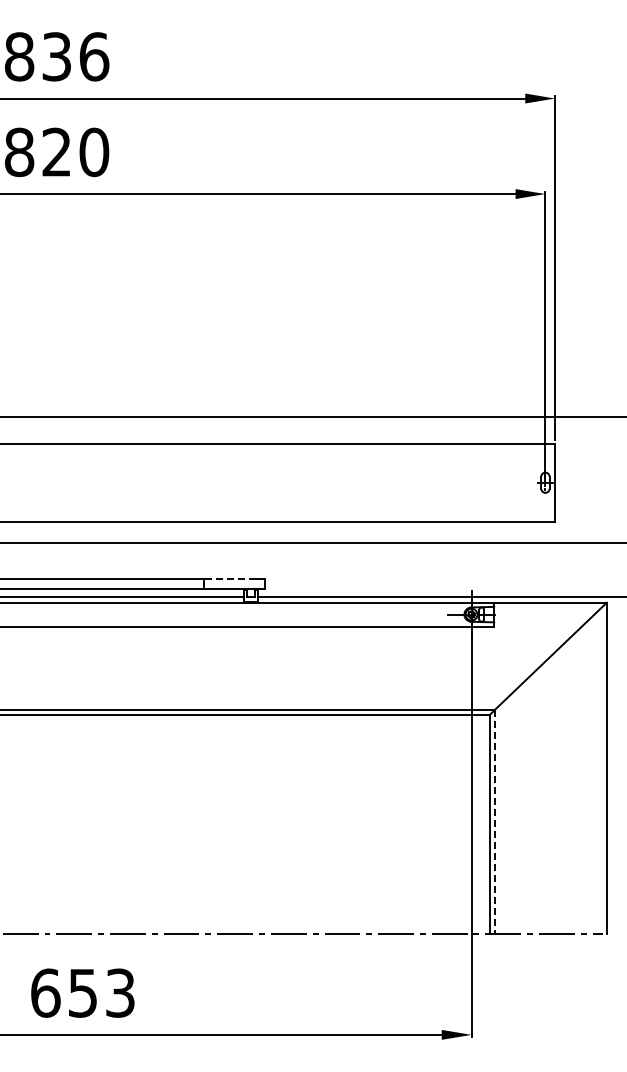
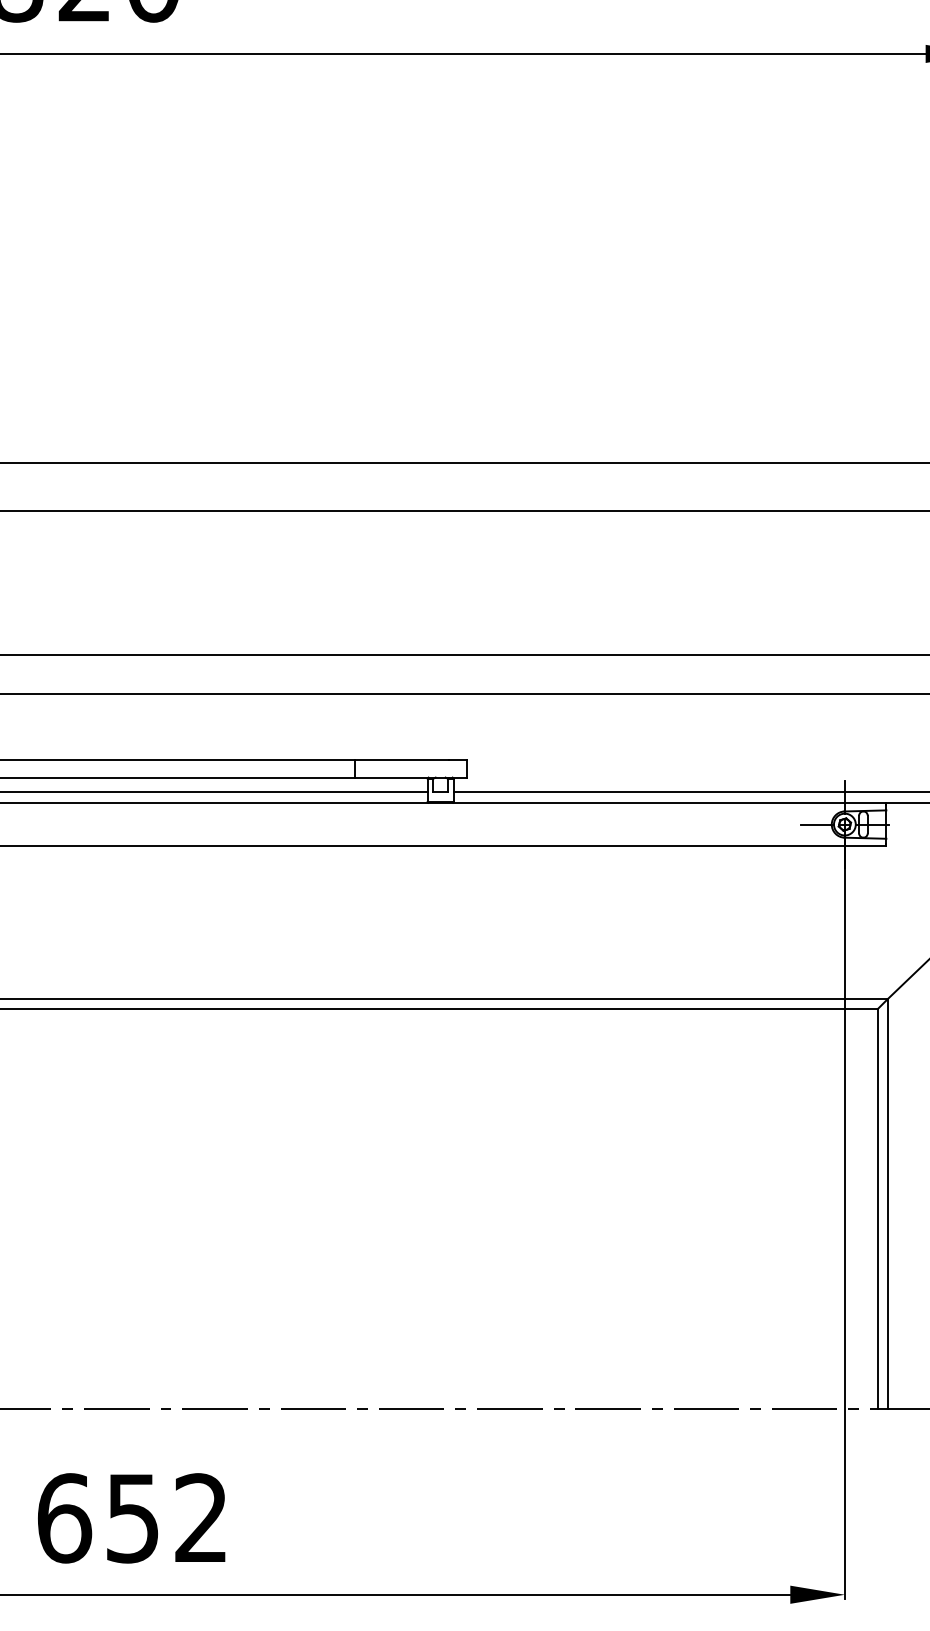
line: (229, 579) -> (401, 760), dashed -> solid
line: (494, 821) -> (886, 1203), dashed -> solid
text: (120, 992) -> (201, 1517), 653 -> 652

